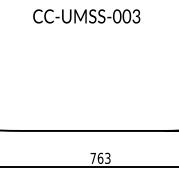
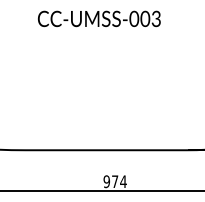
text: (100, 157) -> (115, 180), 763 -> 974

